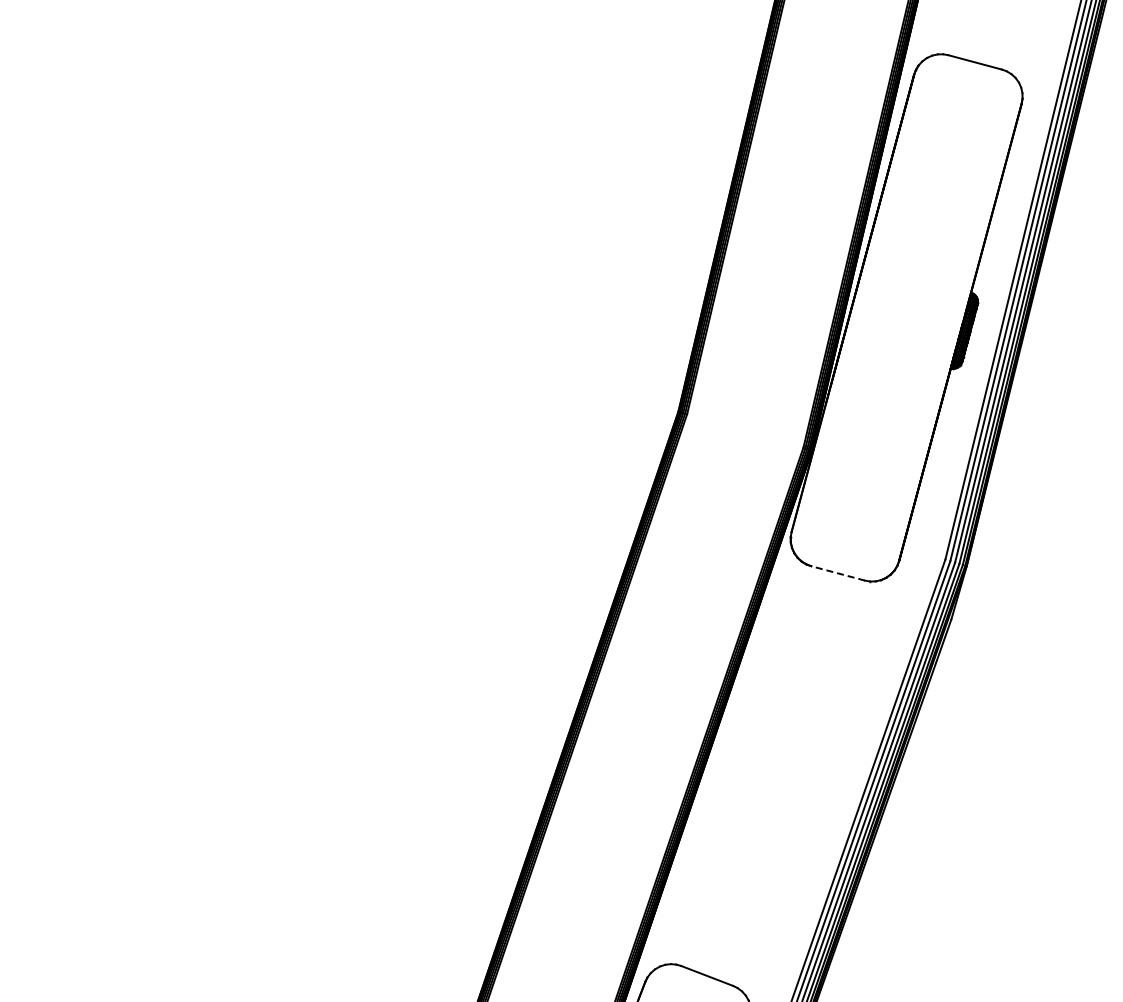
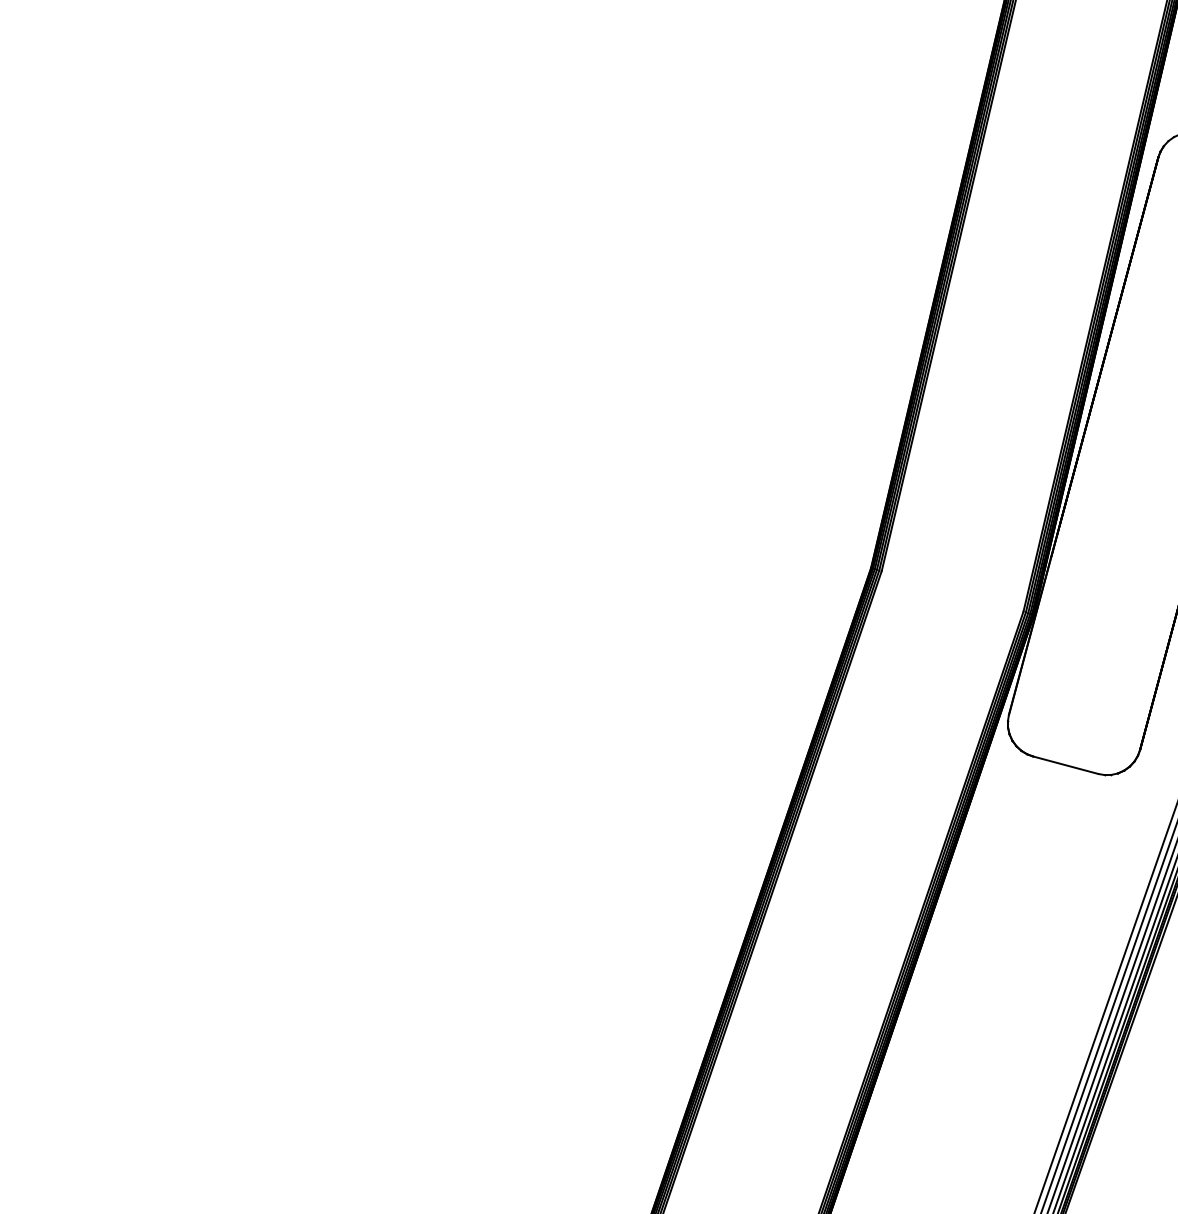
line: (838, 573) -> (1066, 765), dashed -> solid

